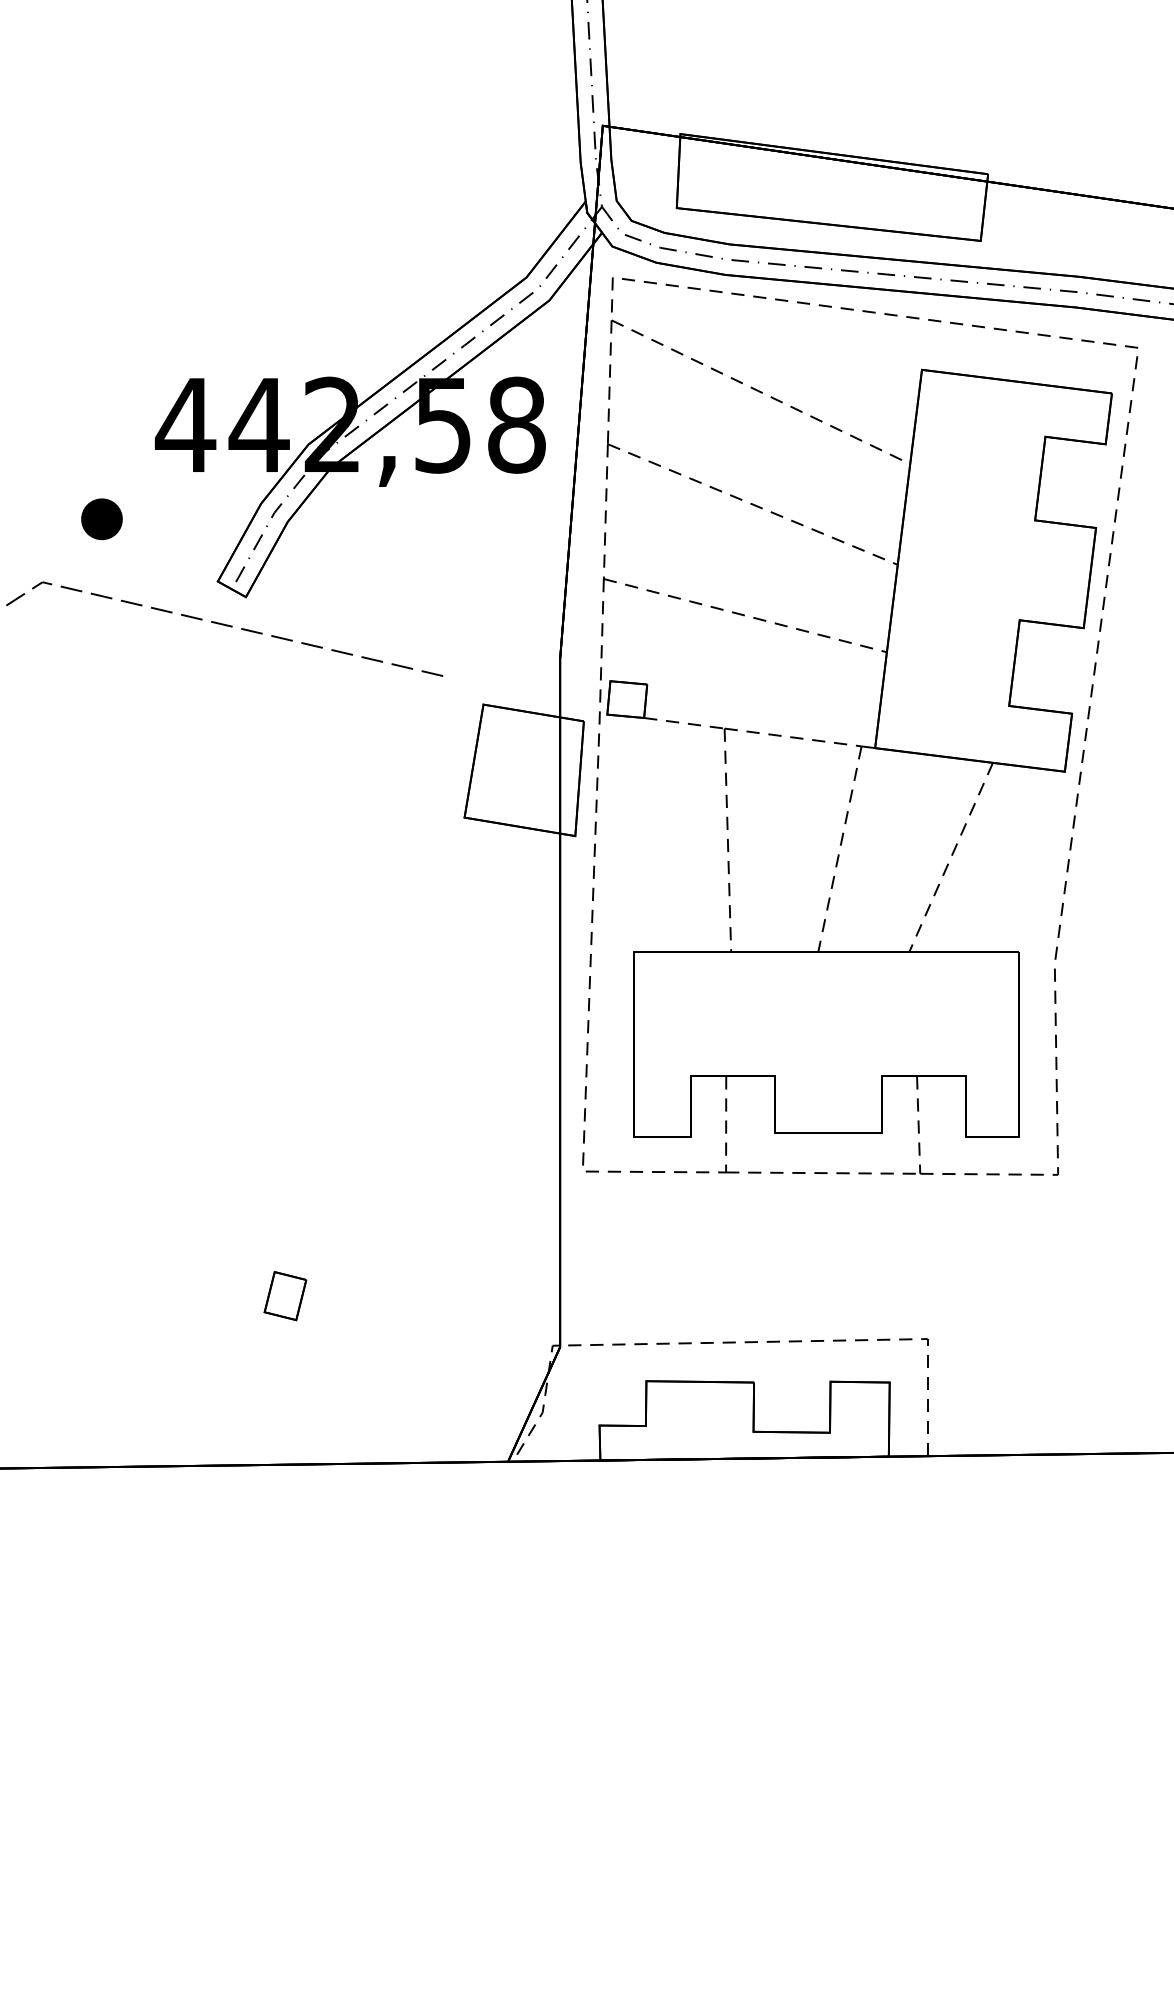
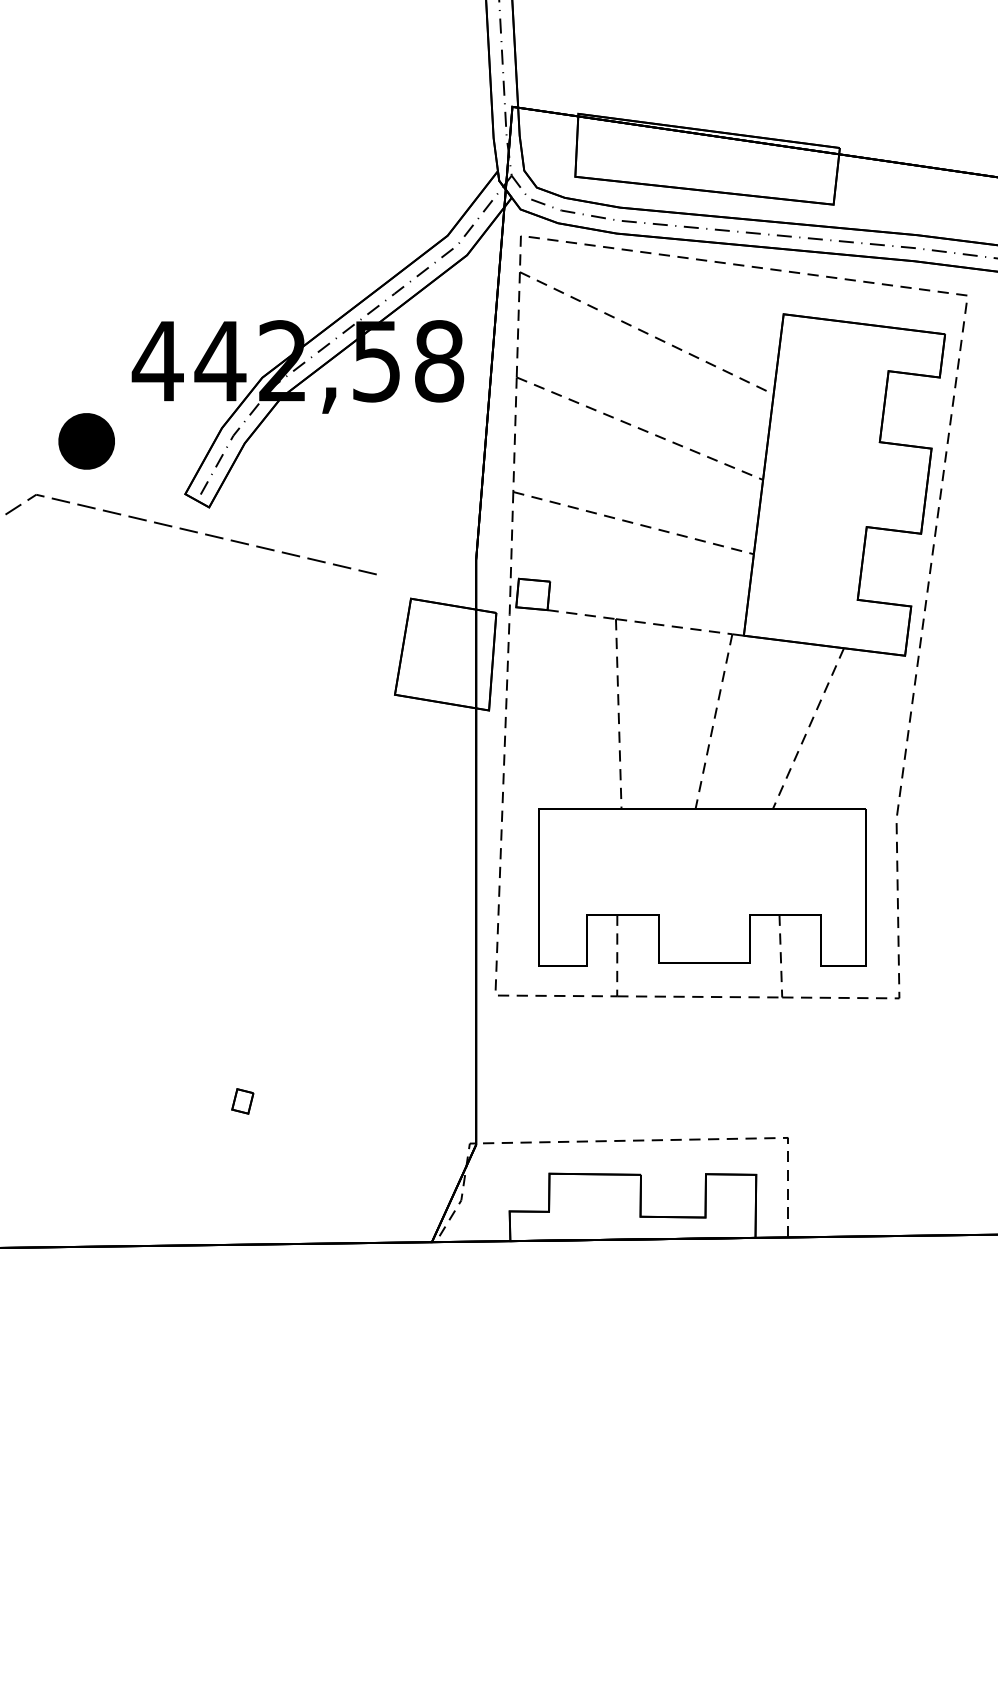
part: (101, 518) -> (86, 440), size x1.6
part: (285, 1296) -> (242, 1101), size x0.6

